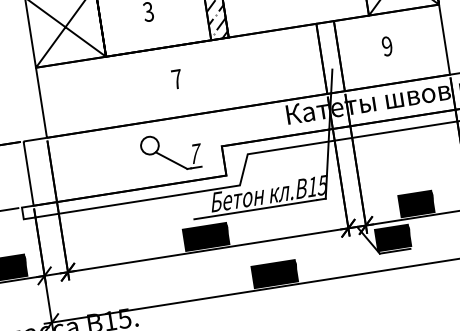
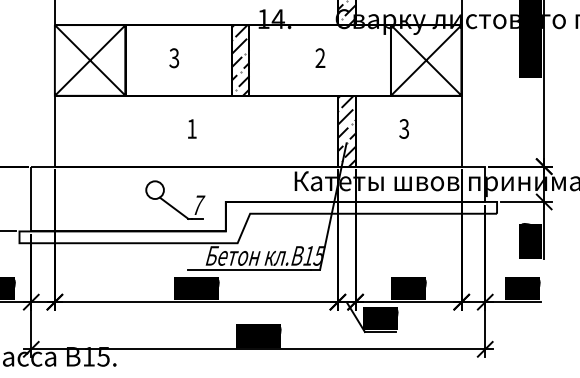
text: (387, 45) -> (404, 128), 9 -> 3
hatch: (330, 56) -> (346, 130), added
text: (176, 78) -> (191, 128), 7 -> 1

